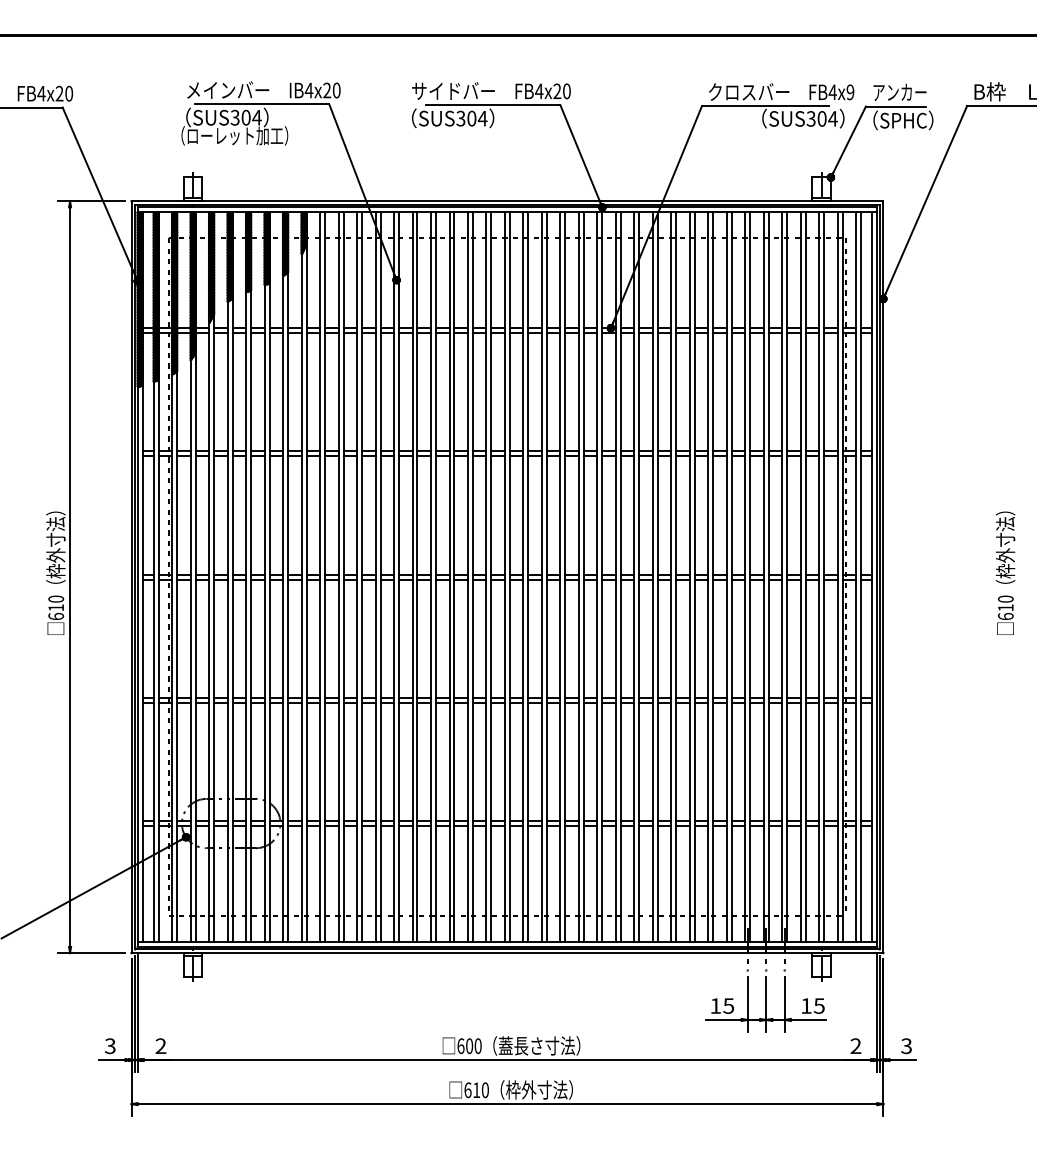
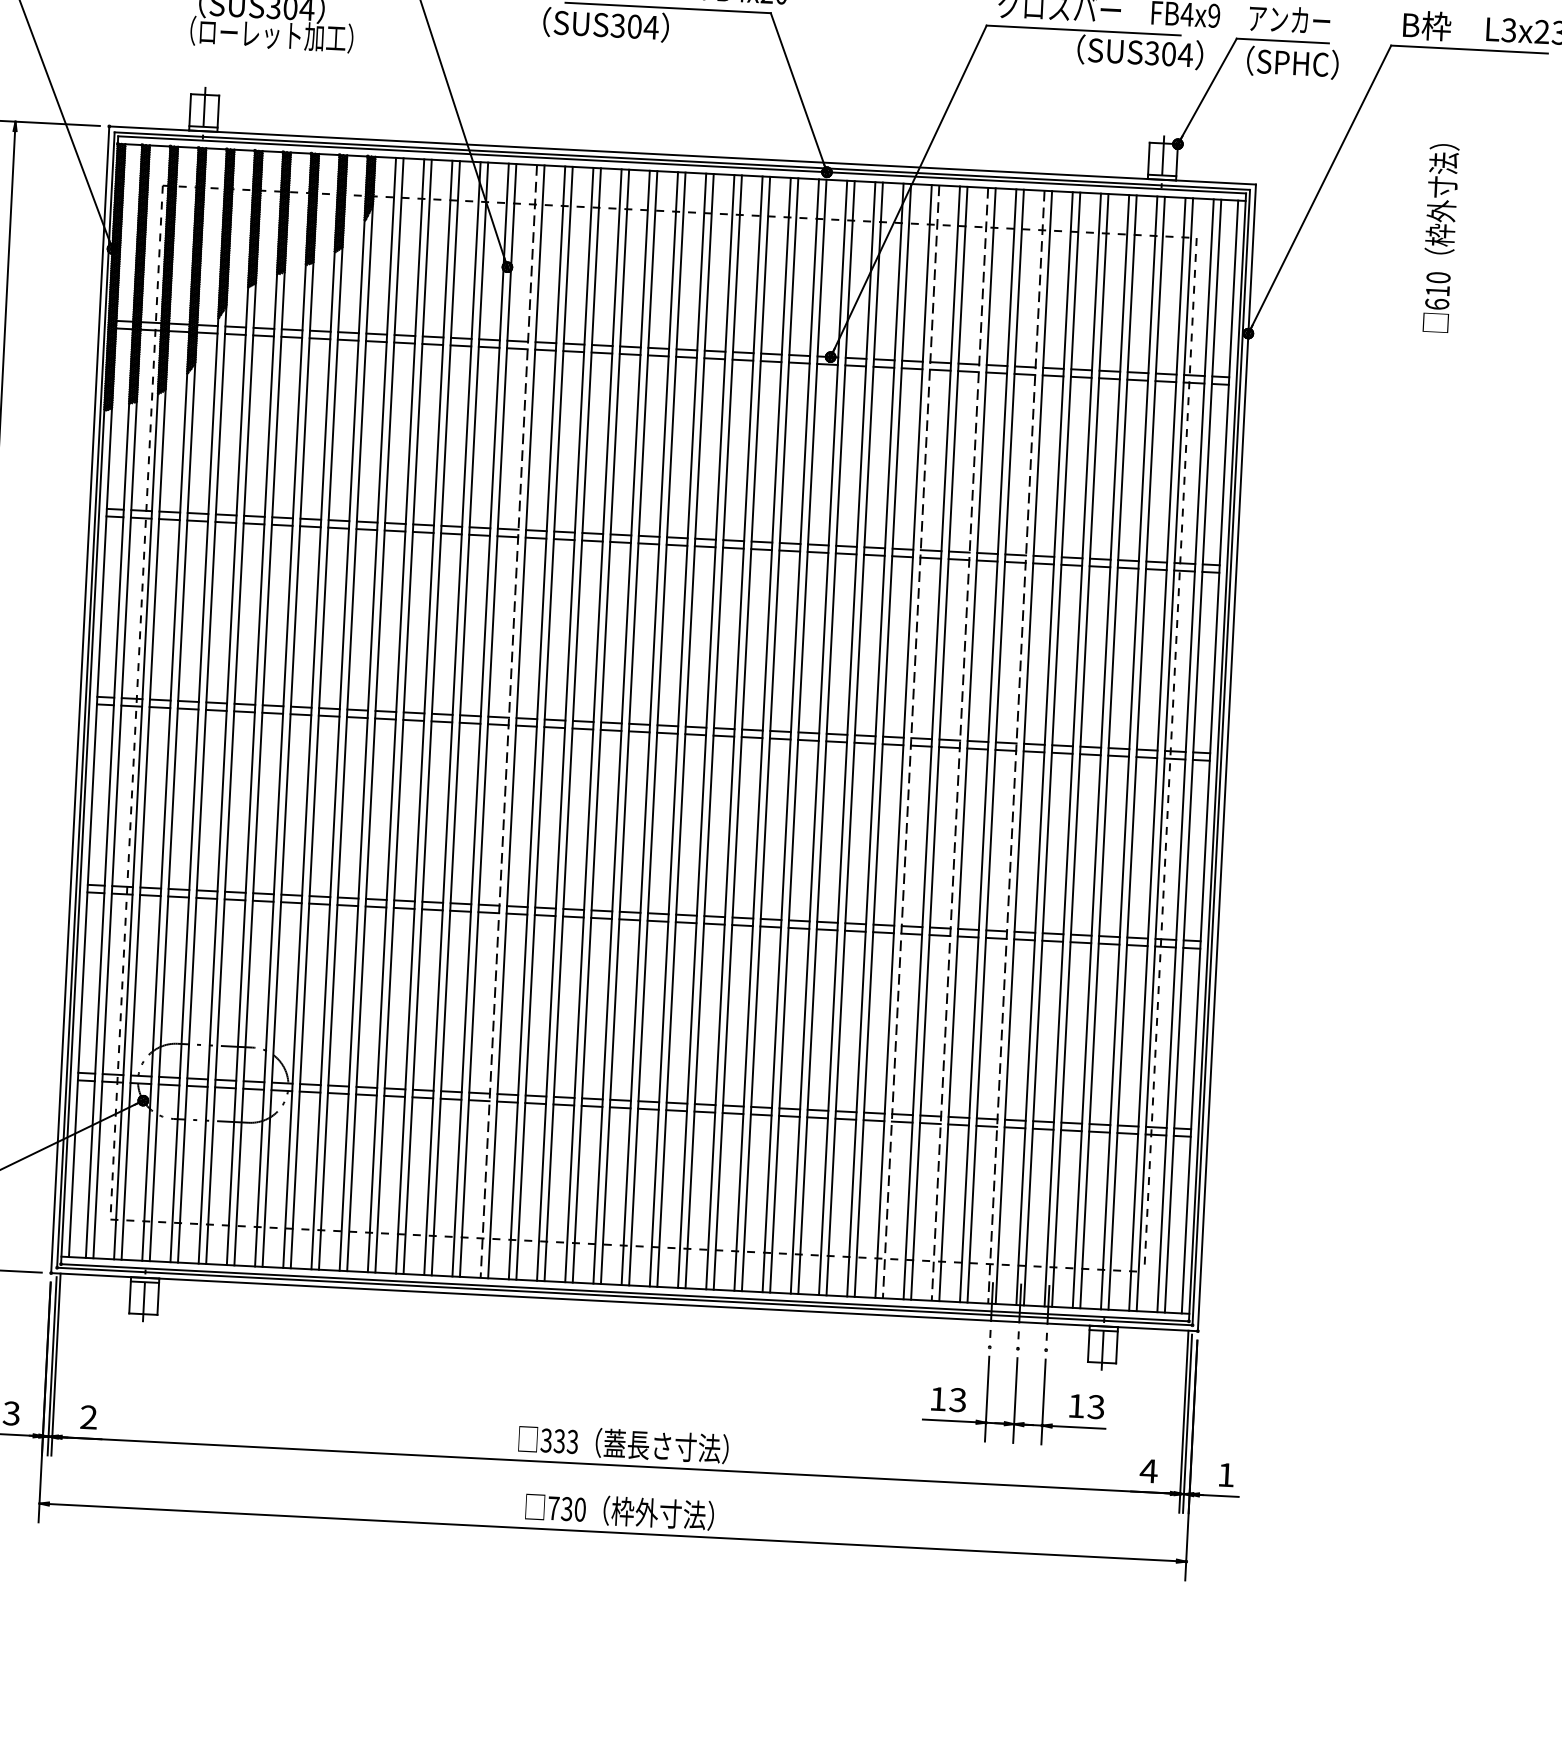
text: (1005, 572) -> (1440, 237), moved
line: (412, 577) -> (508, 722), solid -> dashed
line: (676, 577) -> (911, 742), solid -> dashed
line: (708, 577) -> (960, 744), solid -> dashed
line: (745, 577) -> (1016, 747), solid -> dashed
text: (729, 1005) -> (959, 1399), 15 -> 13
text: (819, 1005) -> (1096, 1406), 15 -> 13
text: (469, 1045) -> (559, 1440), 600 -> 333
text: (855, 1045) -> (1148, 1470), 2 -> 4
text: (906, 1046) -> (1225, 1475), 3 -> 1
text: (472, 1090) -> (560, 1509), 610 -> 730

